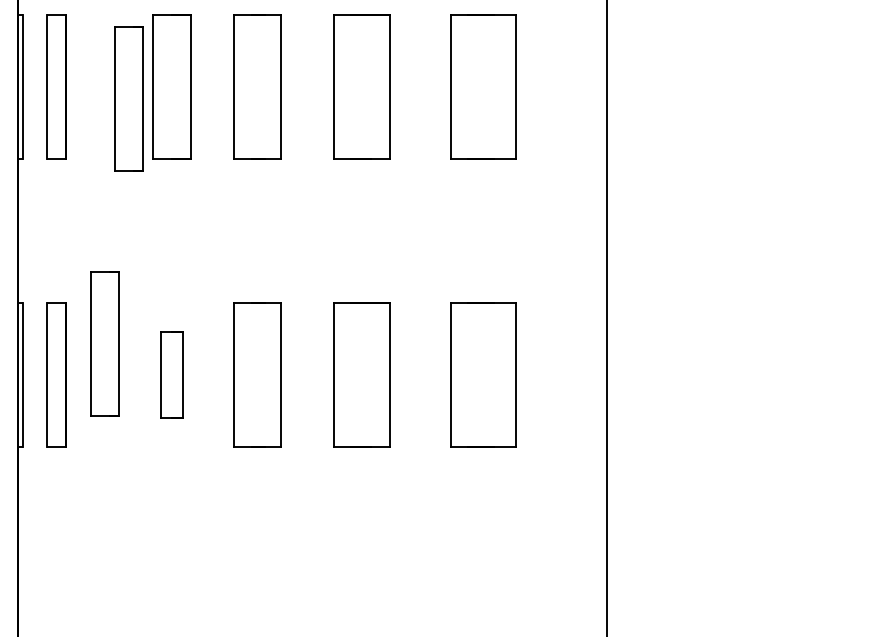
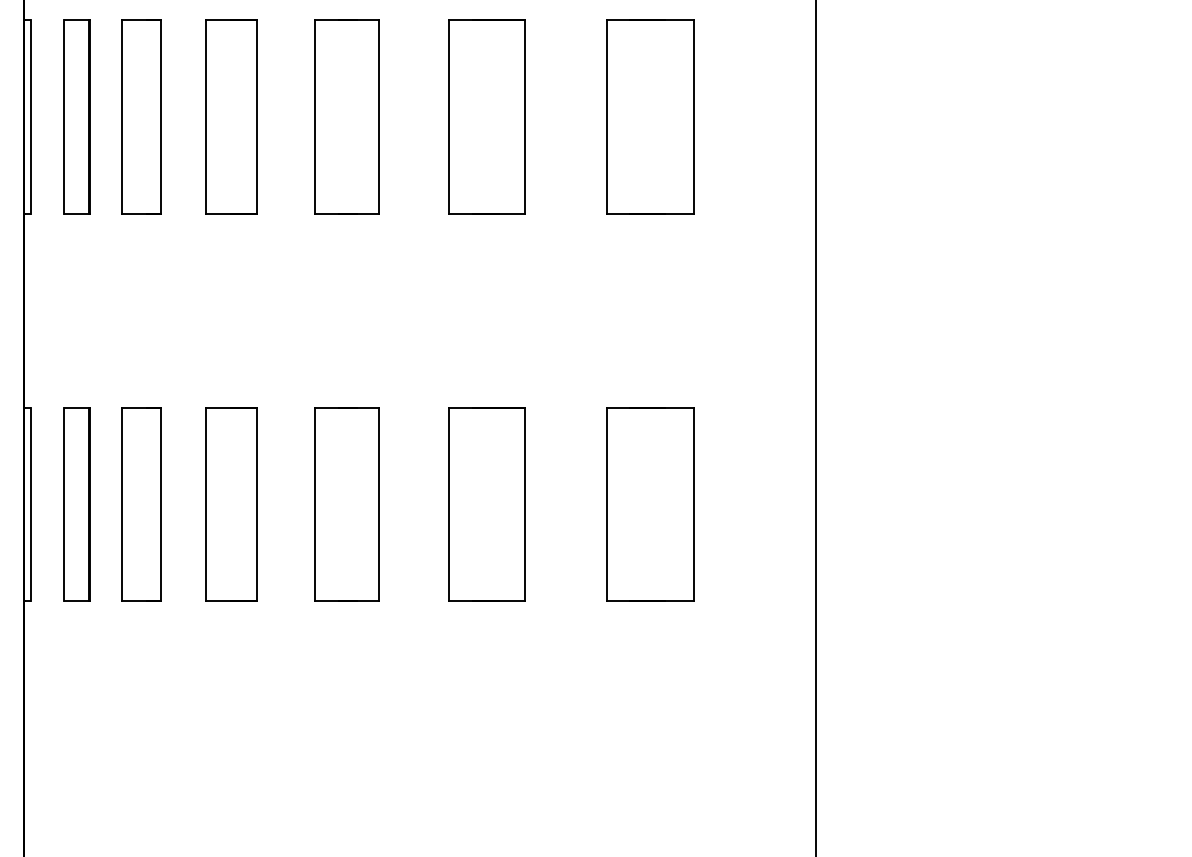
part: (128, 98) -> (140, 116), moved
part: (104, 343) -> (140, 503), moved
part: (171, 374) -> (230, 503), size x1.67

